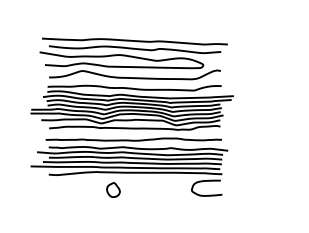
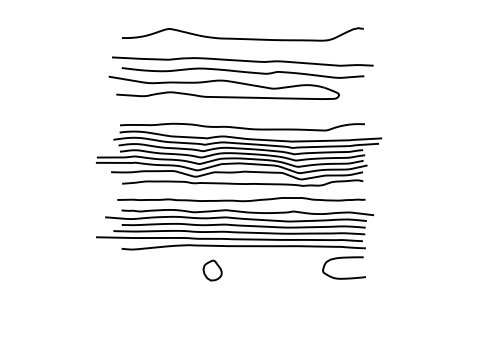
curve: (134, 77) -> (242, 38), moved

